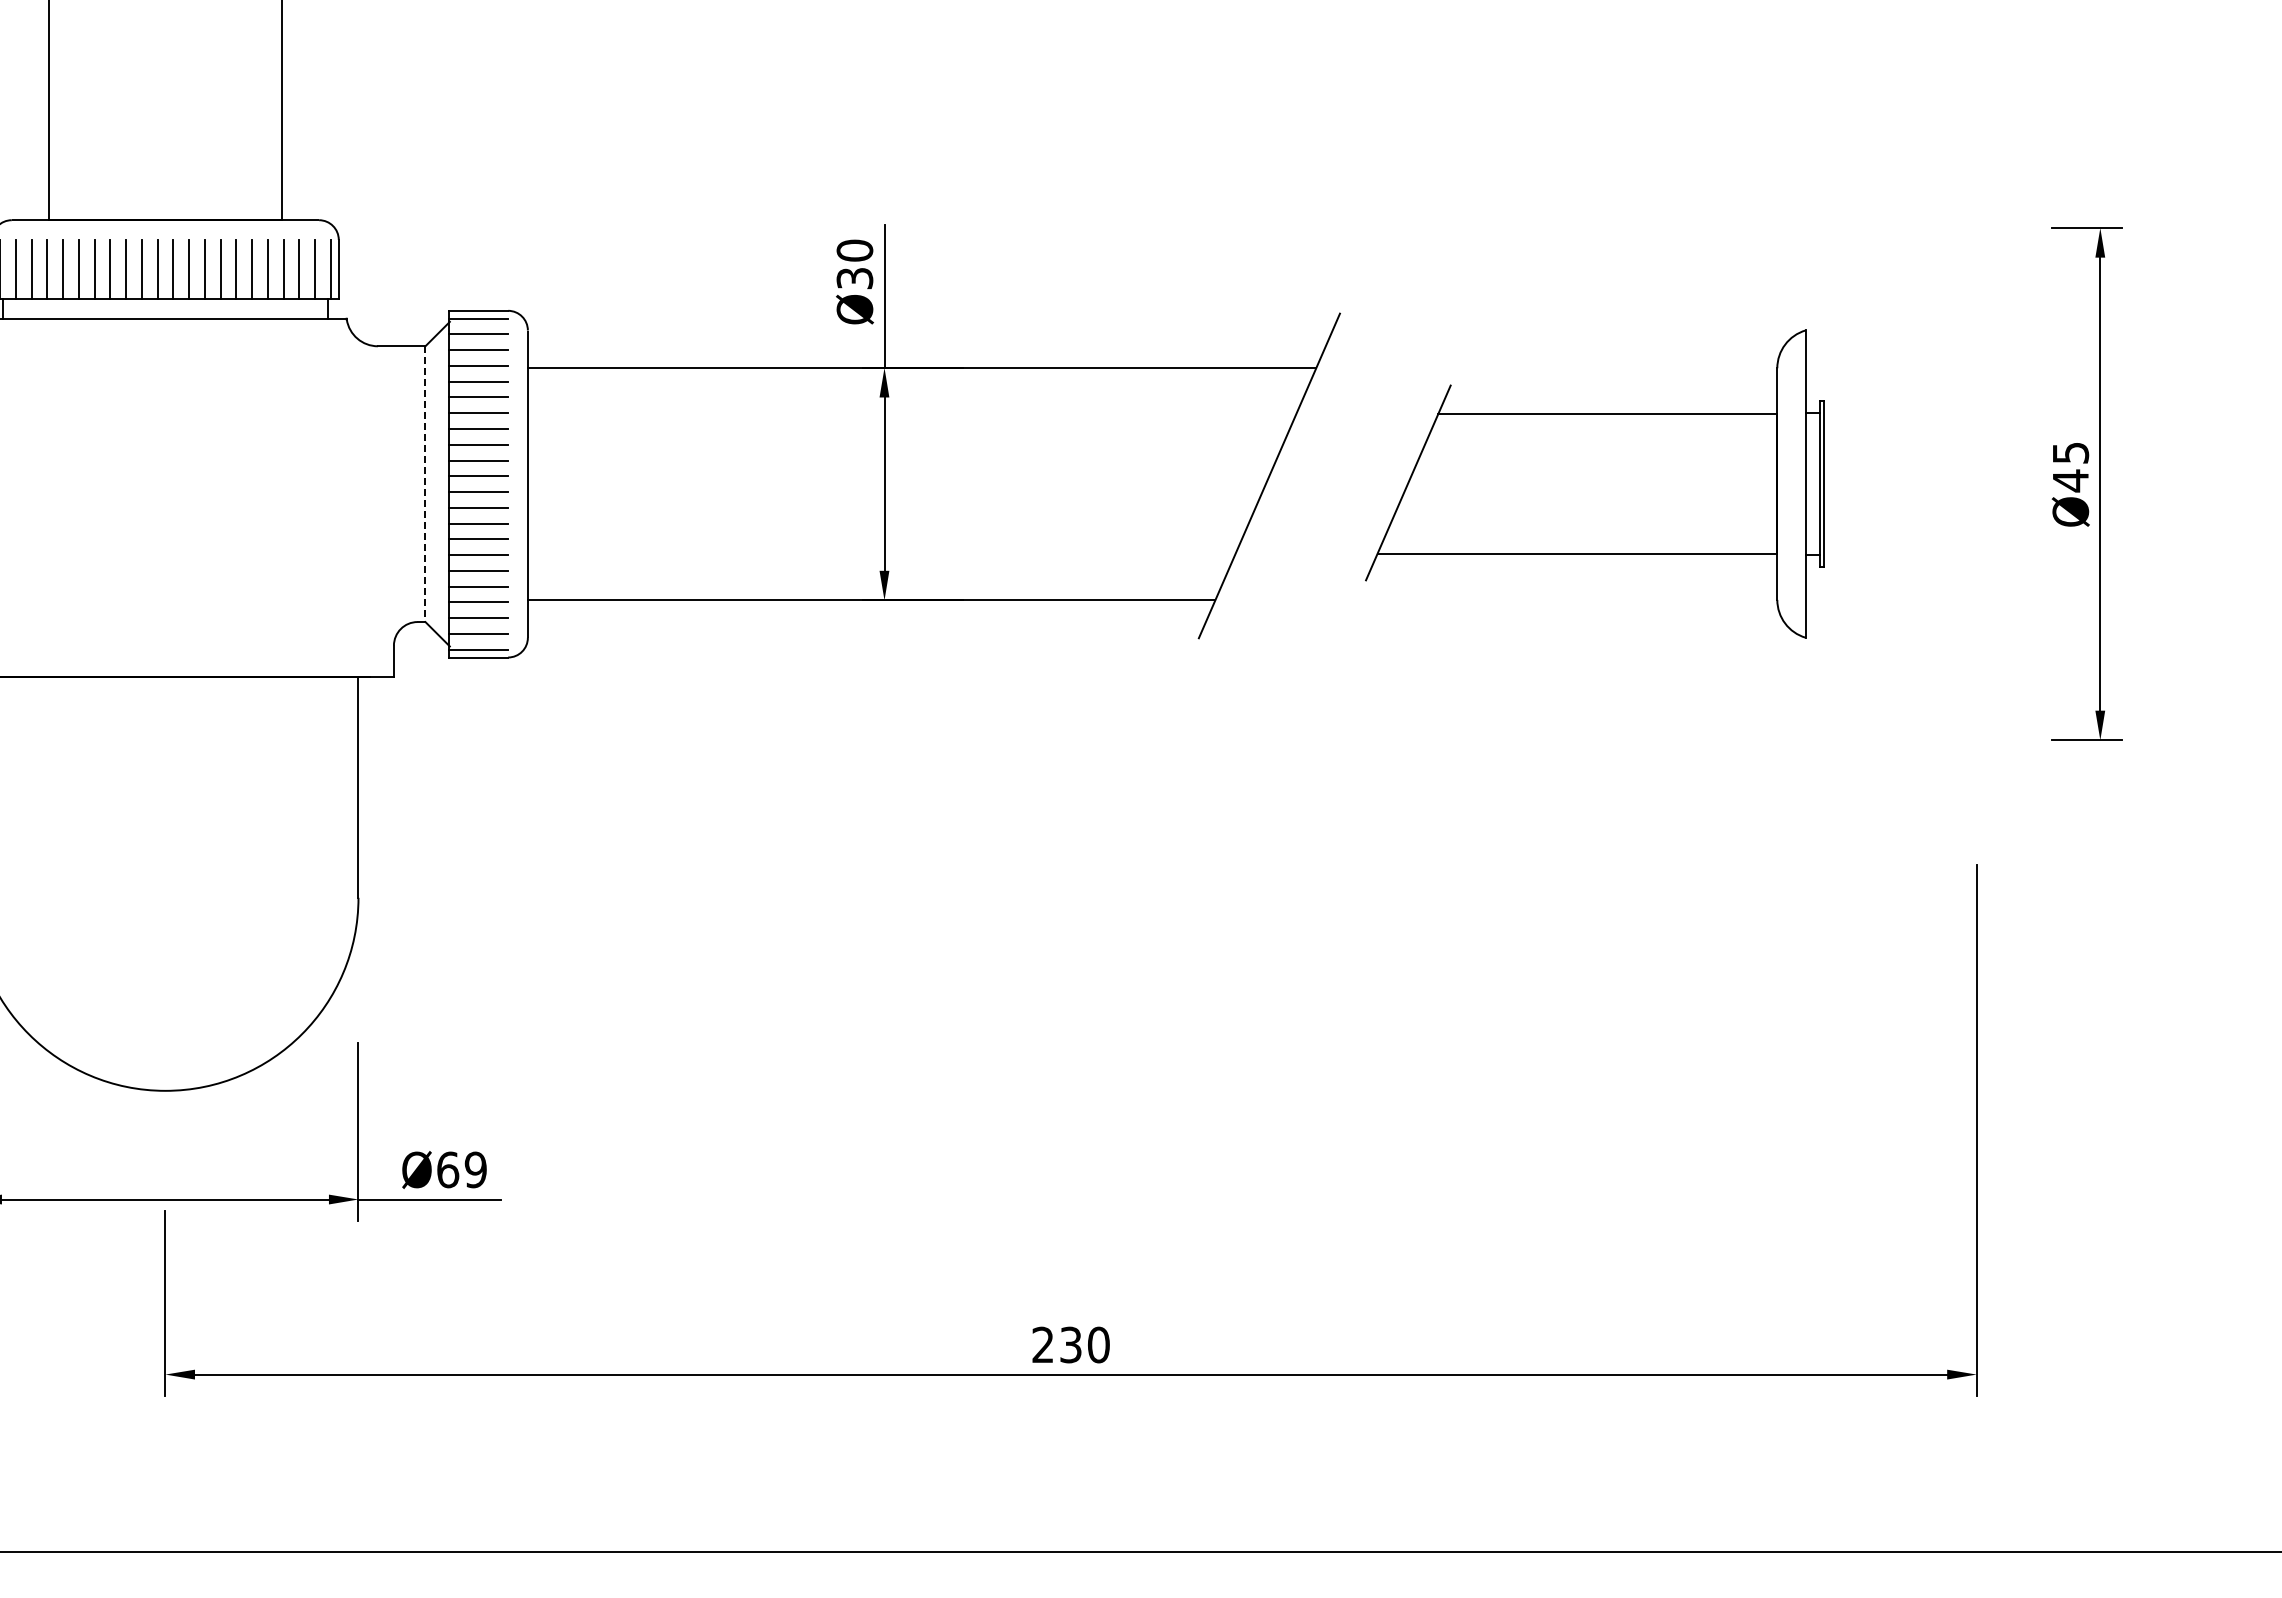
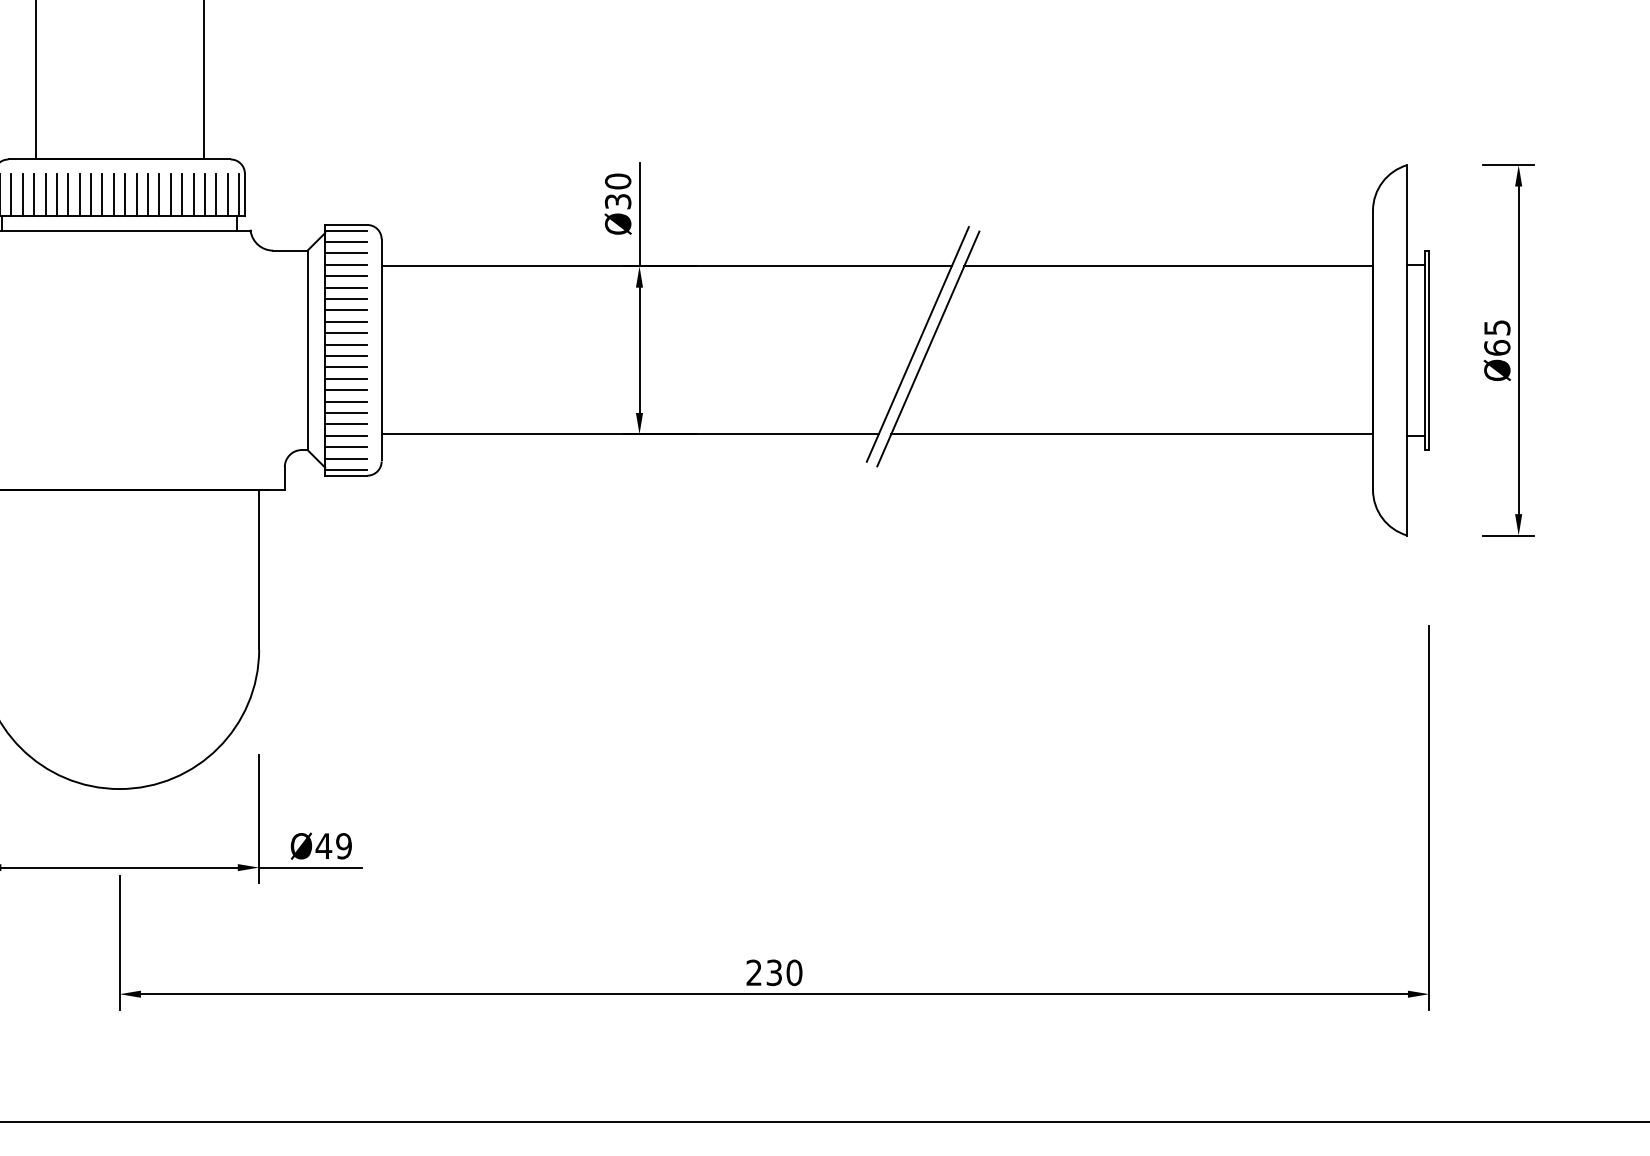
text: (2070, 480) -> (1497, 347), Ø45 -> Ø65
part: (1594, 483) -> (1152, 349), size x1.67
line: (425, 484) -> (307, 350), dashed -> solid
text: (447, 1169) -> (323, 845), Ø69 -> Ø49

